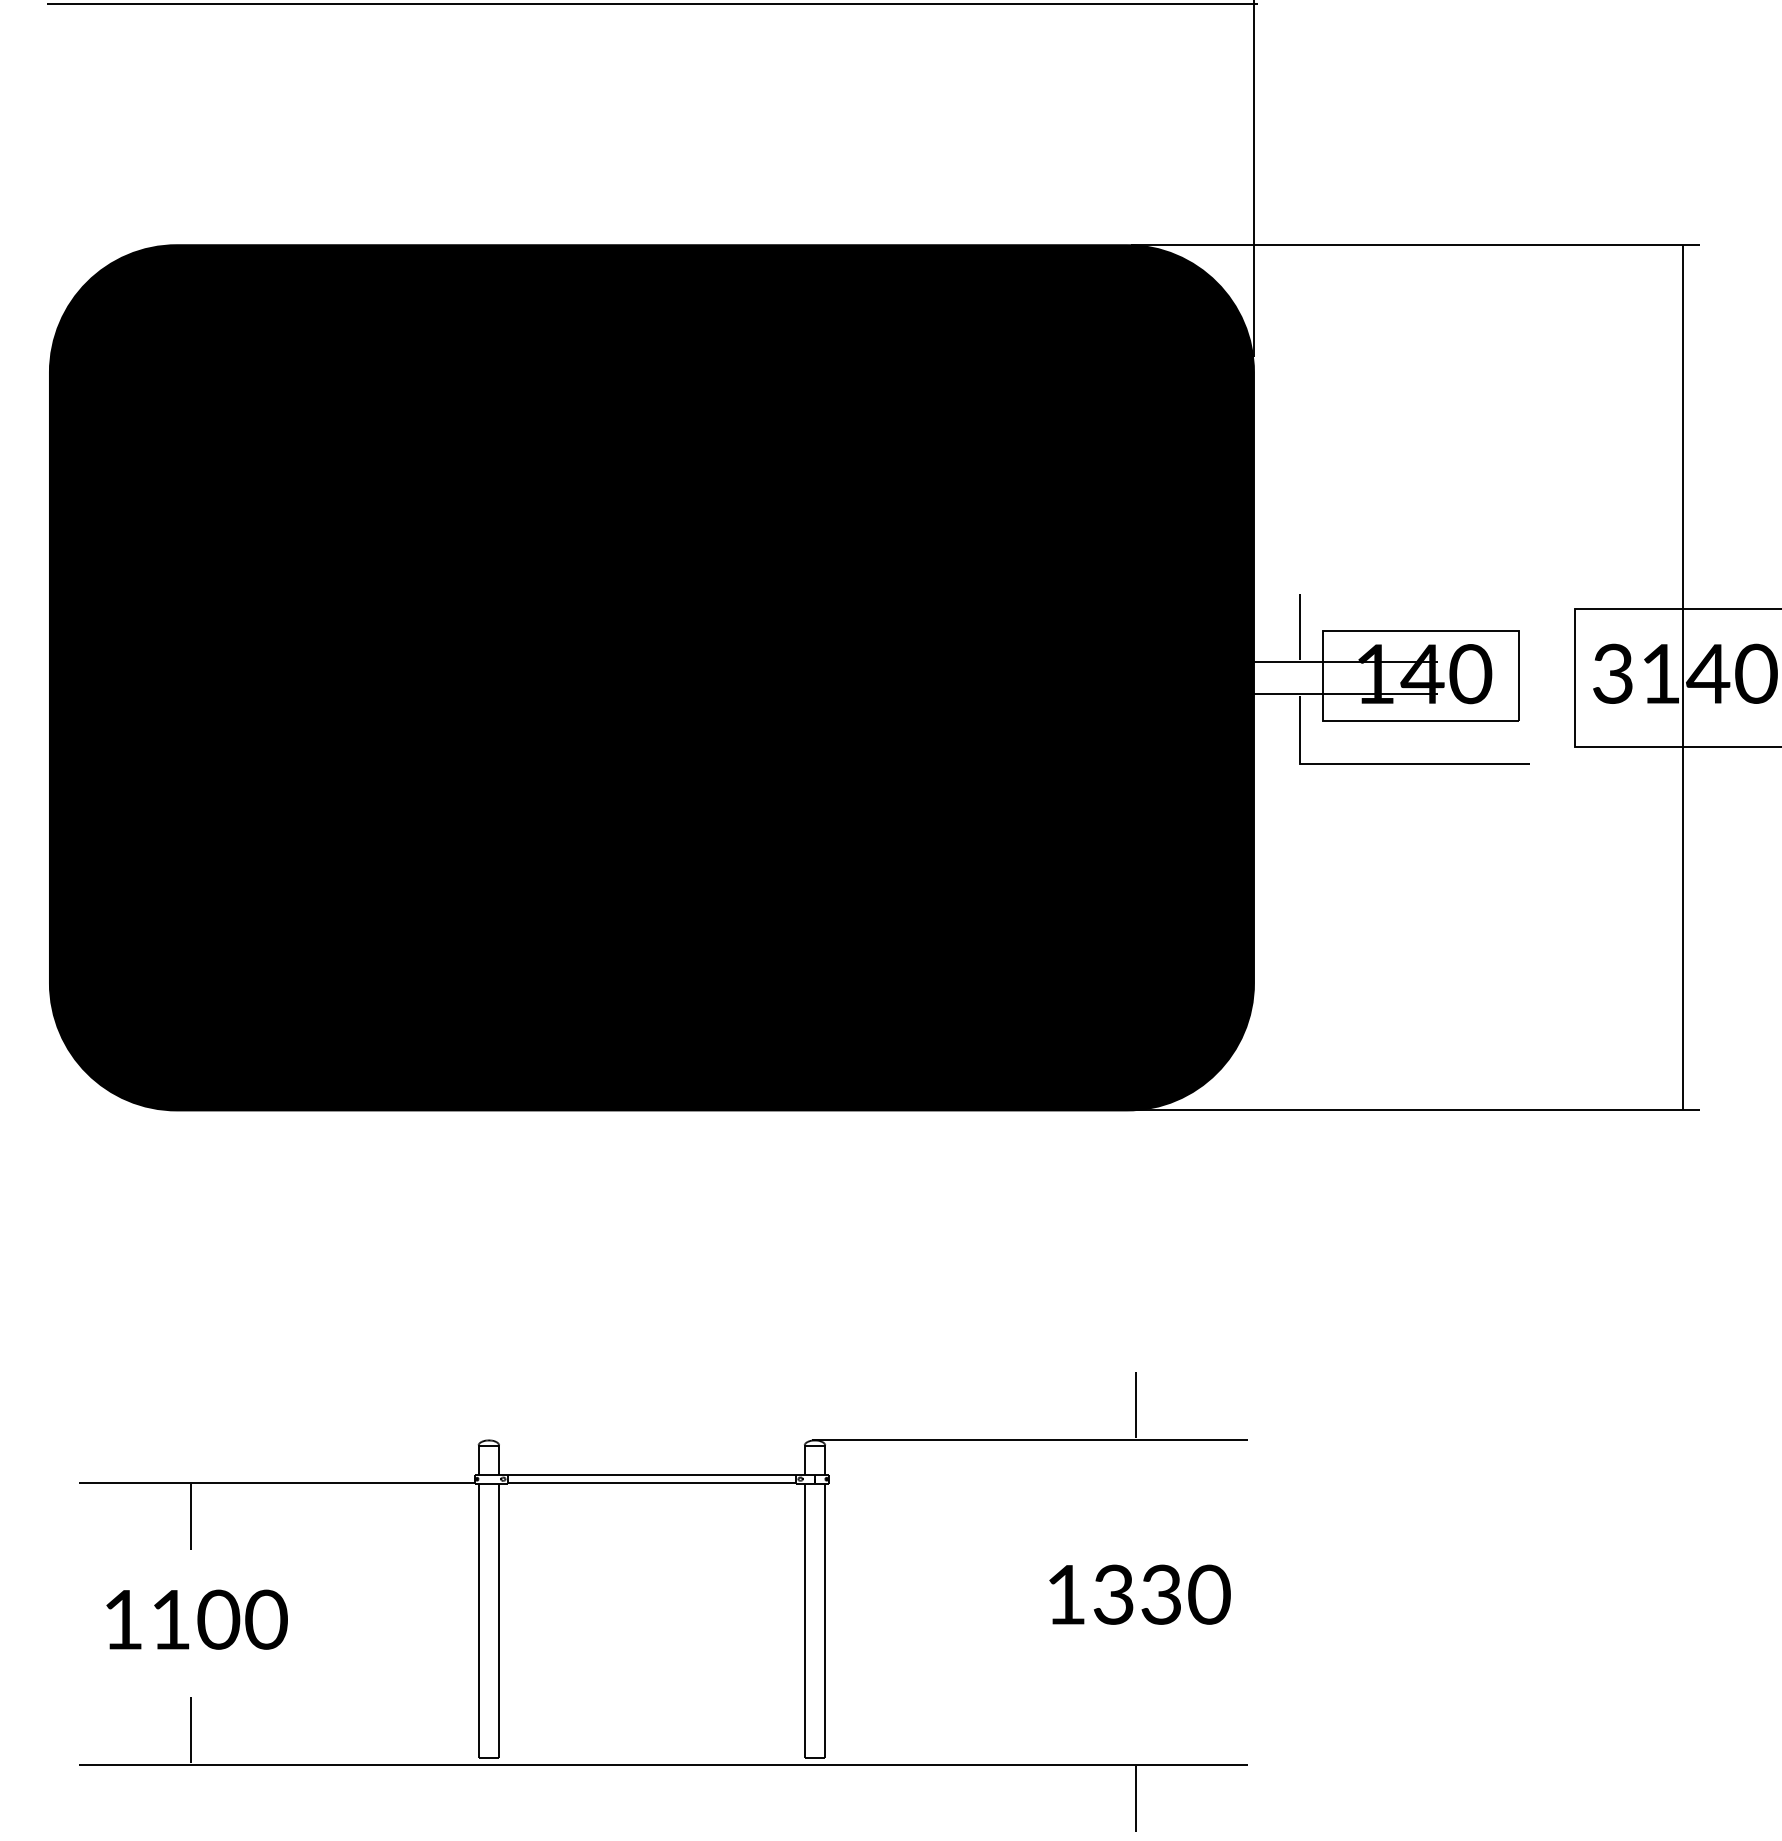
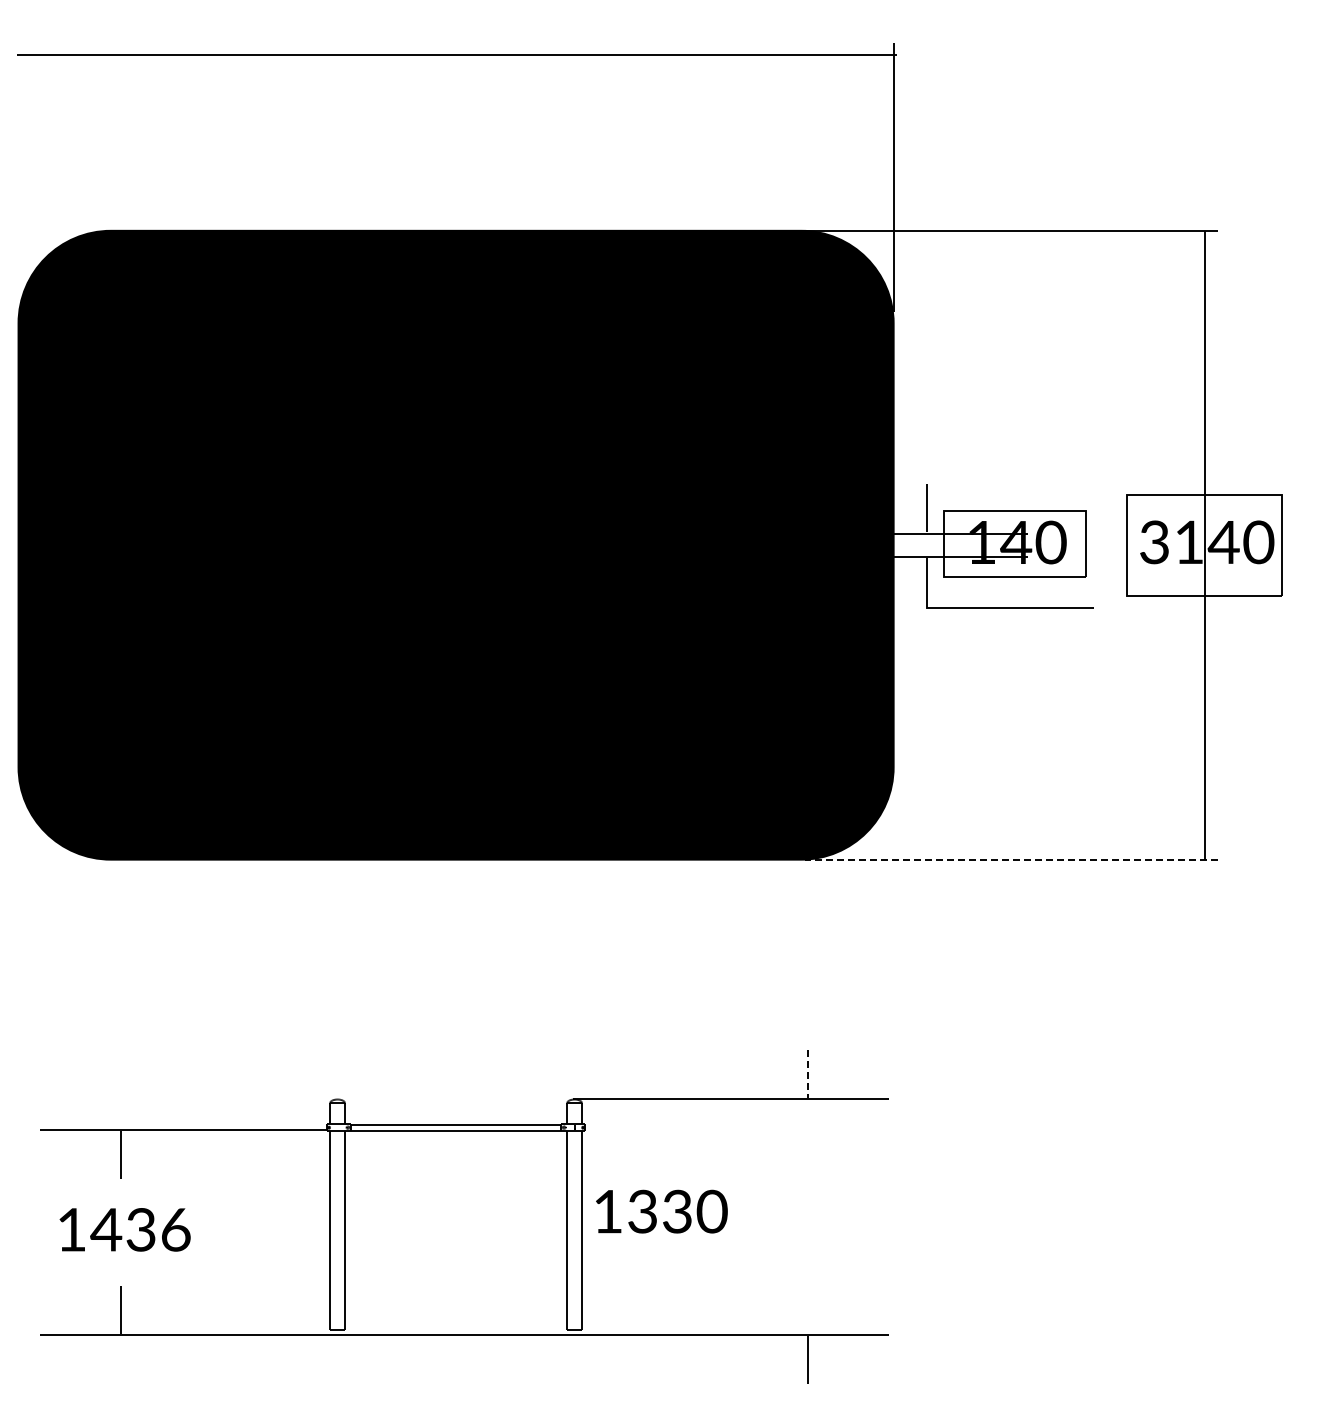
line: (1416, 1110) -> (1011, 859), solid -> dashed
line: (1135, 1406) -> (807, 1074), solid -> dashed
text: (1139, 1594) -> (661, 1211), moved
text: (217, 1619) -> (140, 1229), 1100 -> 1436

